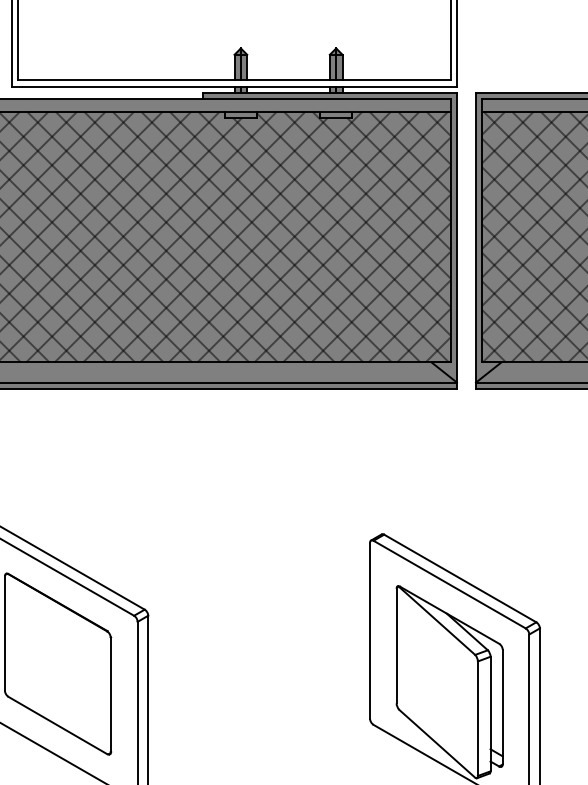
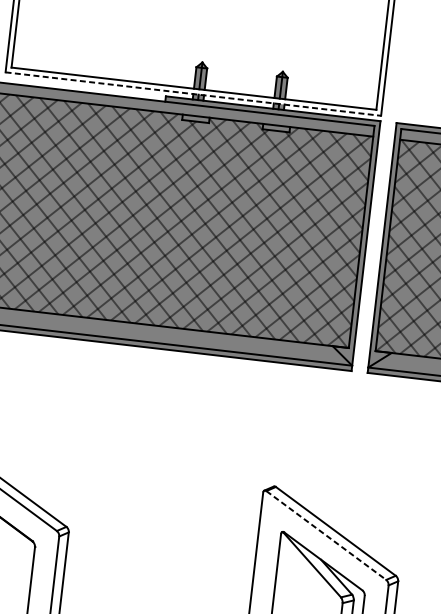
line: (235, 86) -> (194, 94), solid -> dashed
line: (449, 584) -> (326, 535), solid -> dashed

